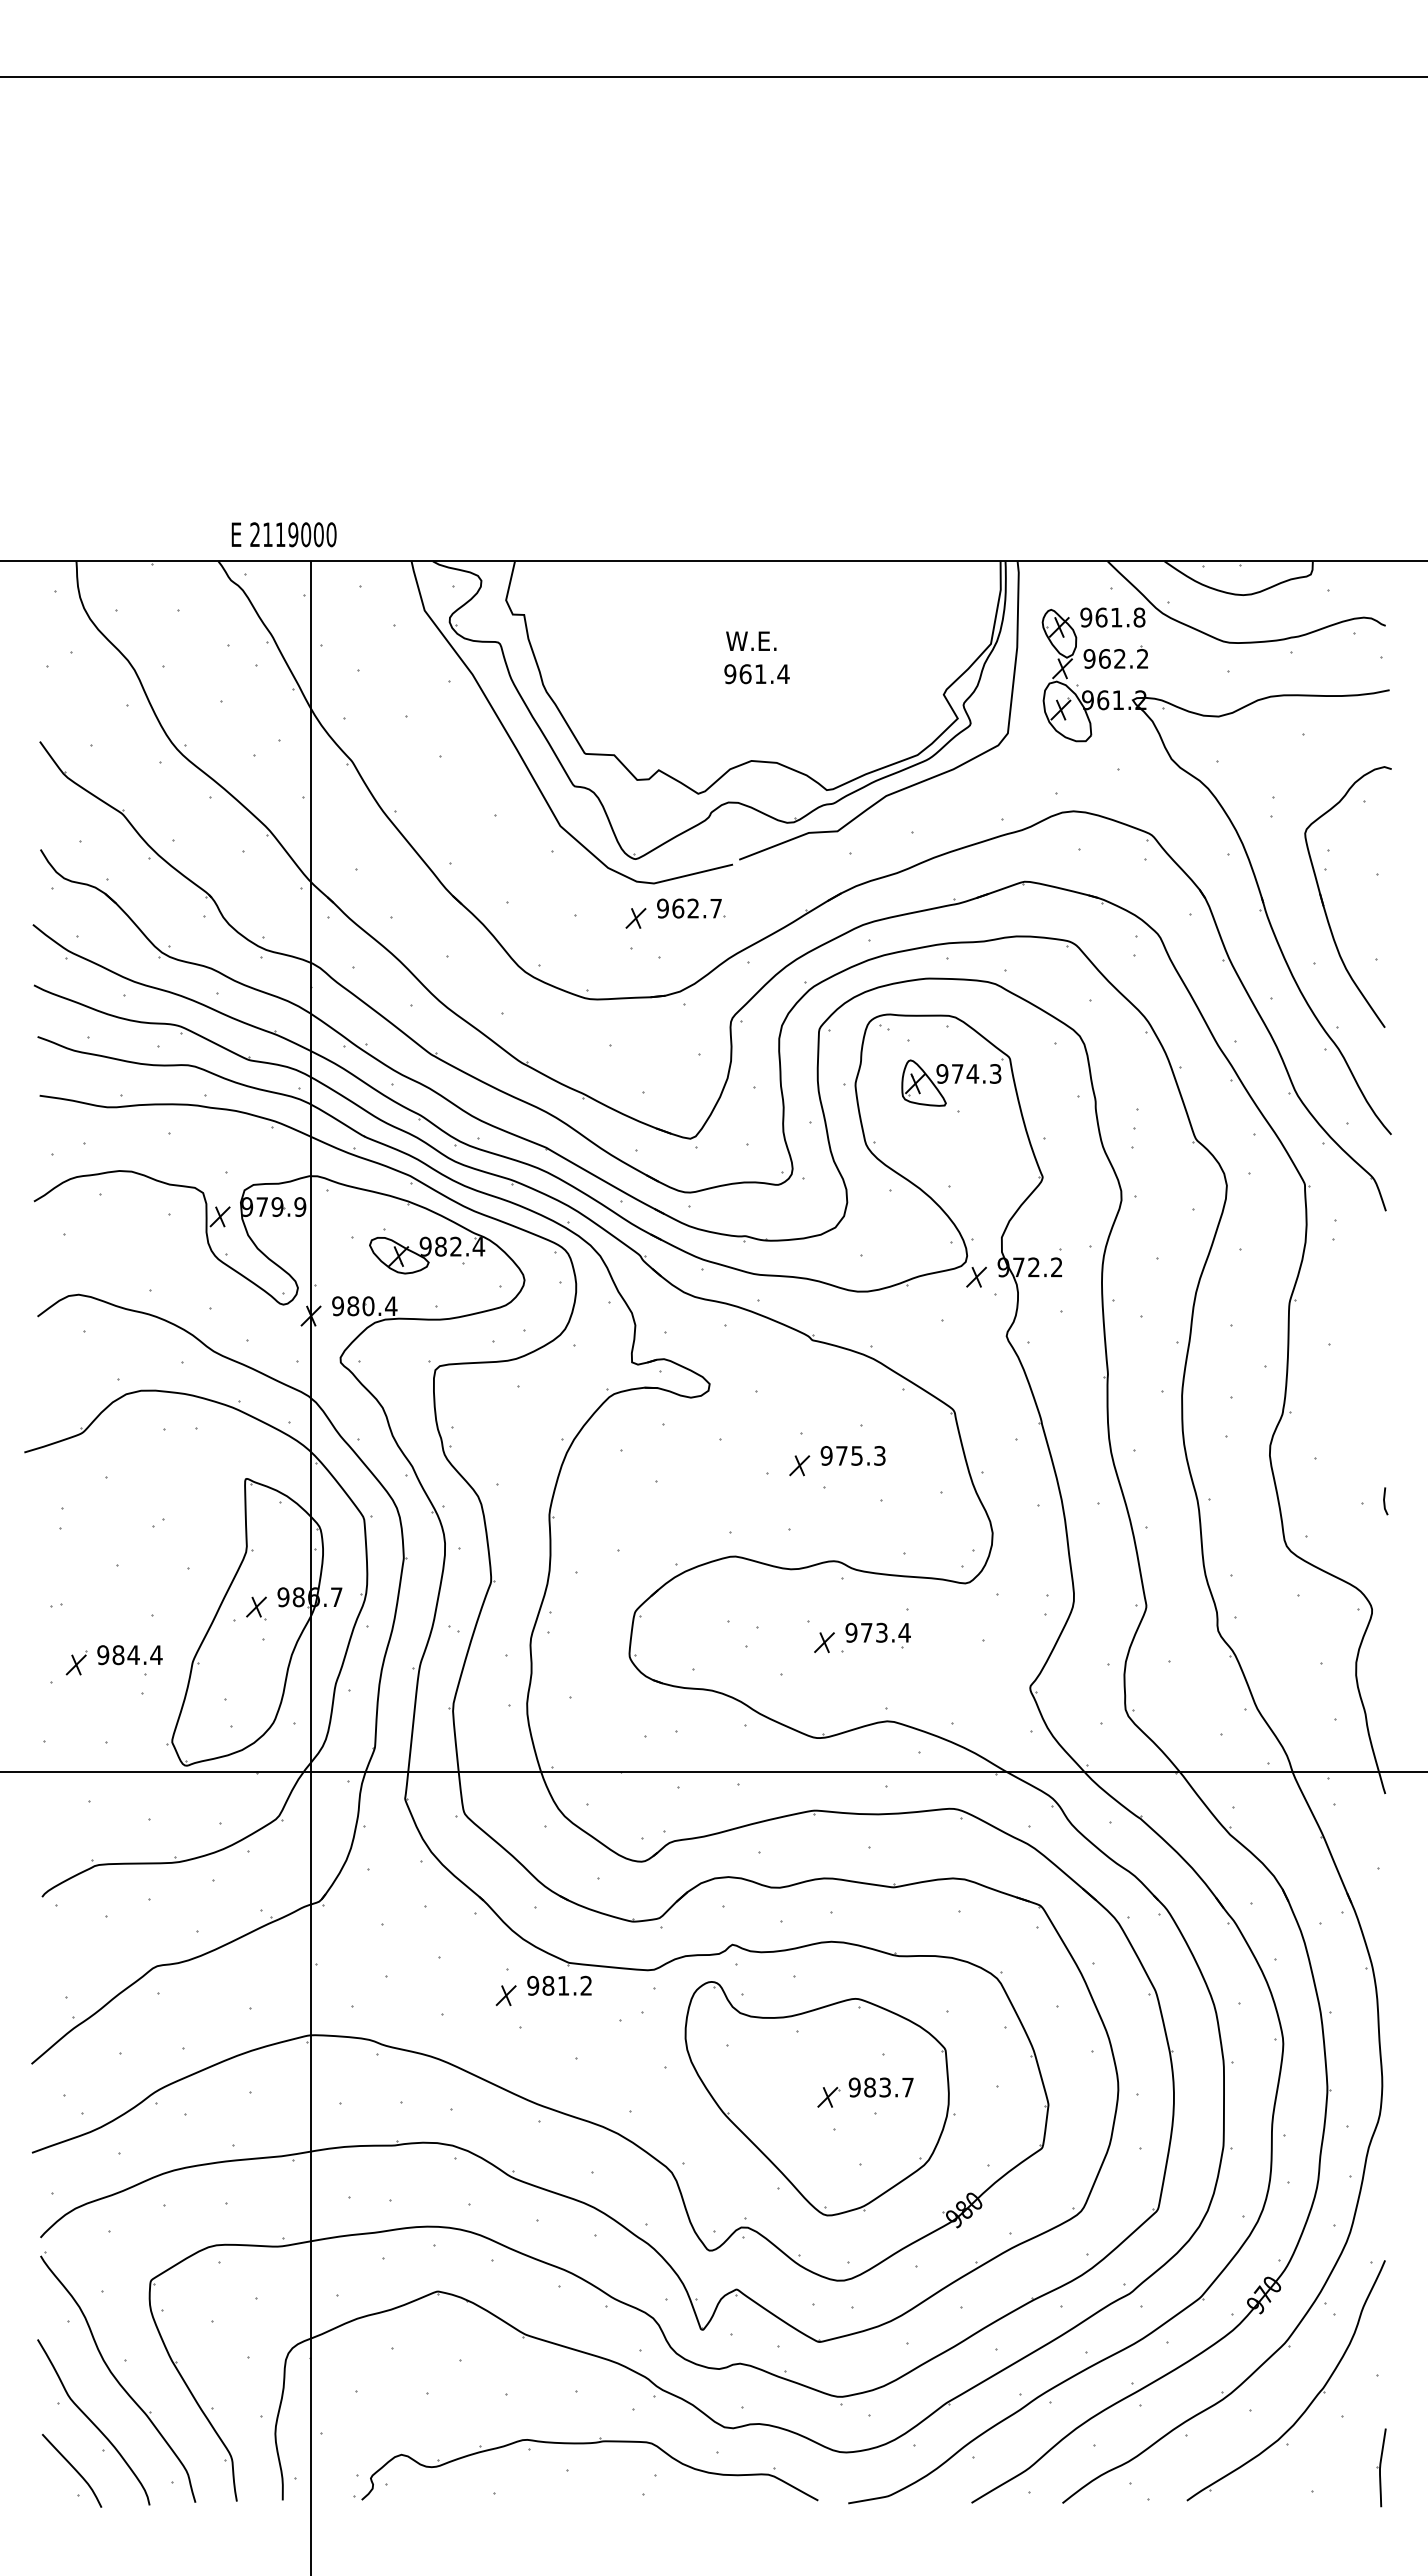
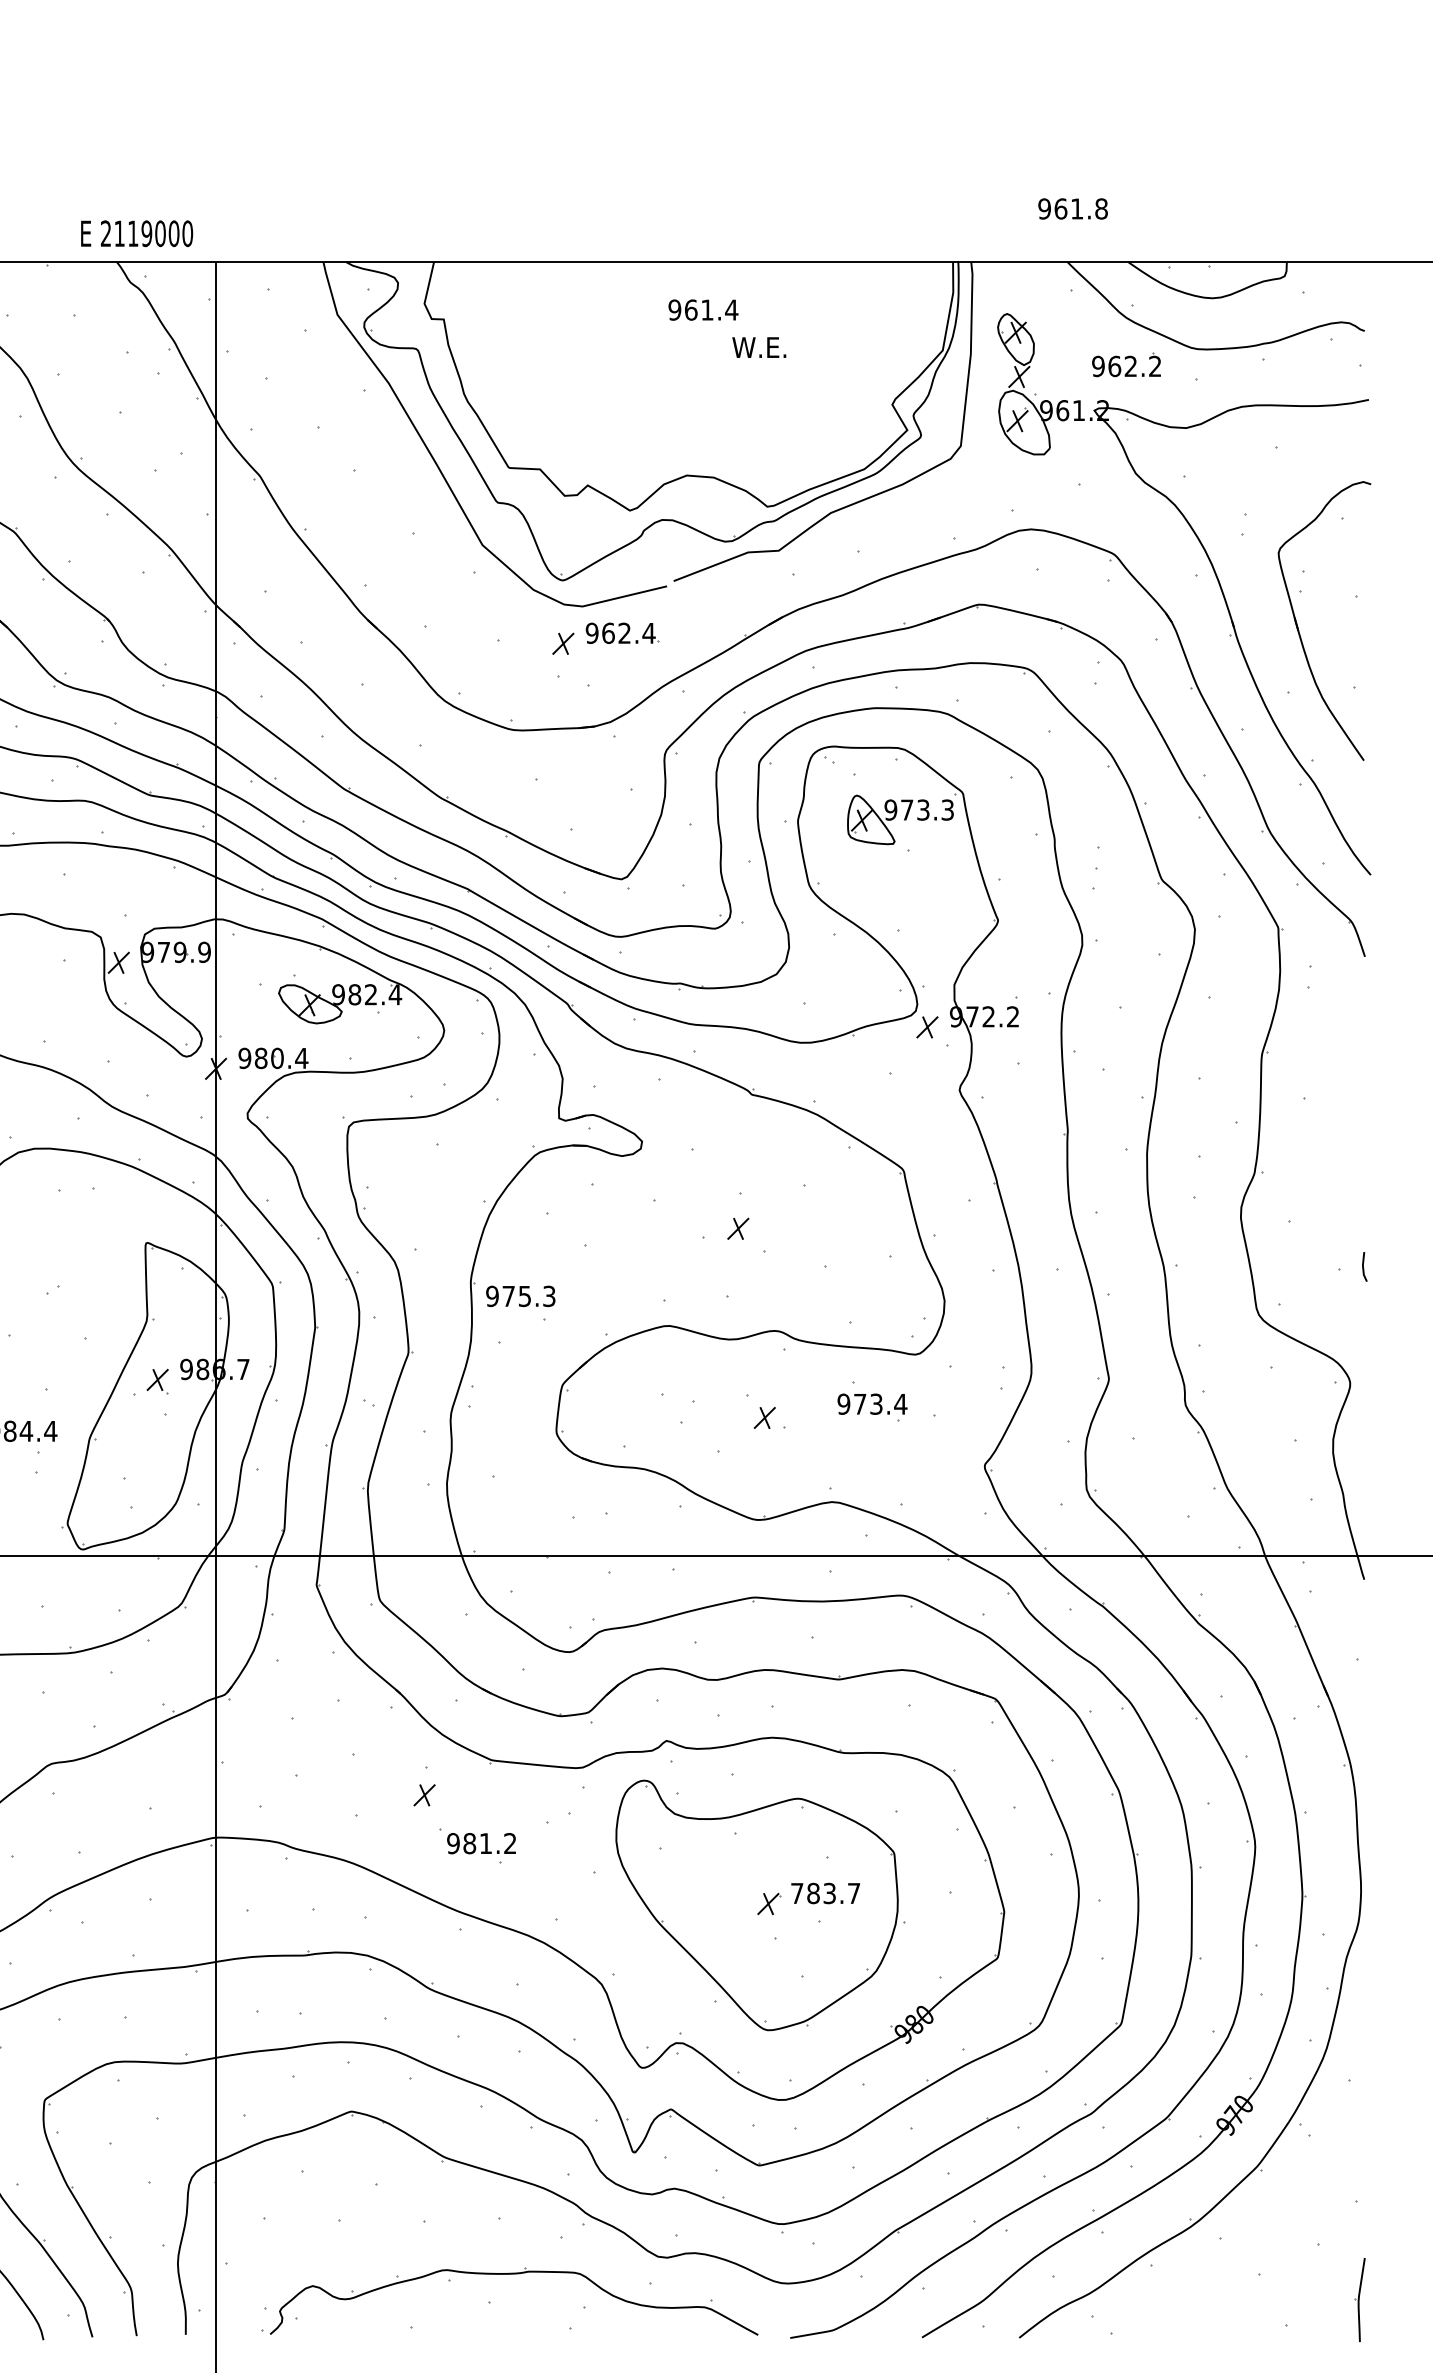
text: (283, 534) -> (136, 233), moved
text: (1112, 617) -> (1072, 208), moved
text: (751, 640) -> (759, 346), moved
part: (1115, 656) -> (1126, 363), moved
text: (756, 674) -> (702, 310), moved
text: (715, 908) -> (648, 633), 962.7 -> 962.4
text: (972, 1073) -> (923, 809), 974.3 -> 973.3
text: (852, 1455) -> (520, 1295), moved
part: (877, 1635) -> (871, 1407), moved
text: (559, 1985) -> (481, 1843), moved
text: (854, 2087) -> (796, 1893), 983.7 -> 783.7
part: (1312, 2399) -> (1286, 2226), removed

